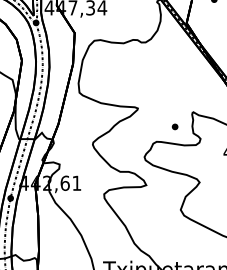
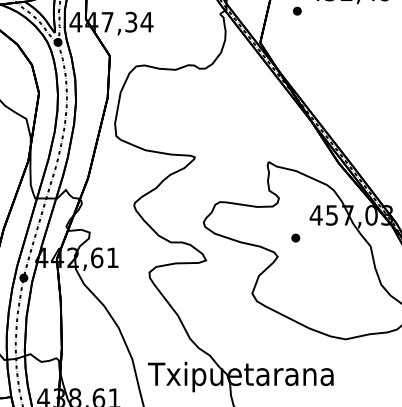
part: (174, 126) -> (295, 237), moved

